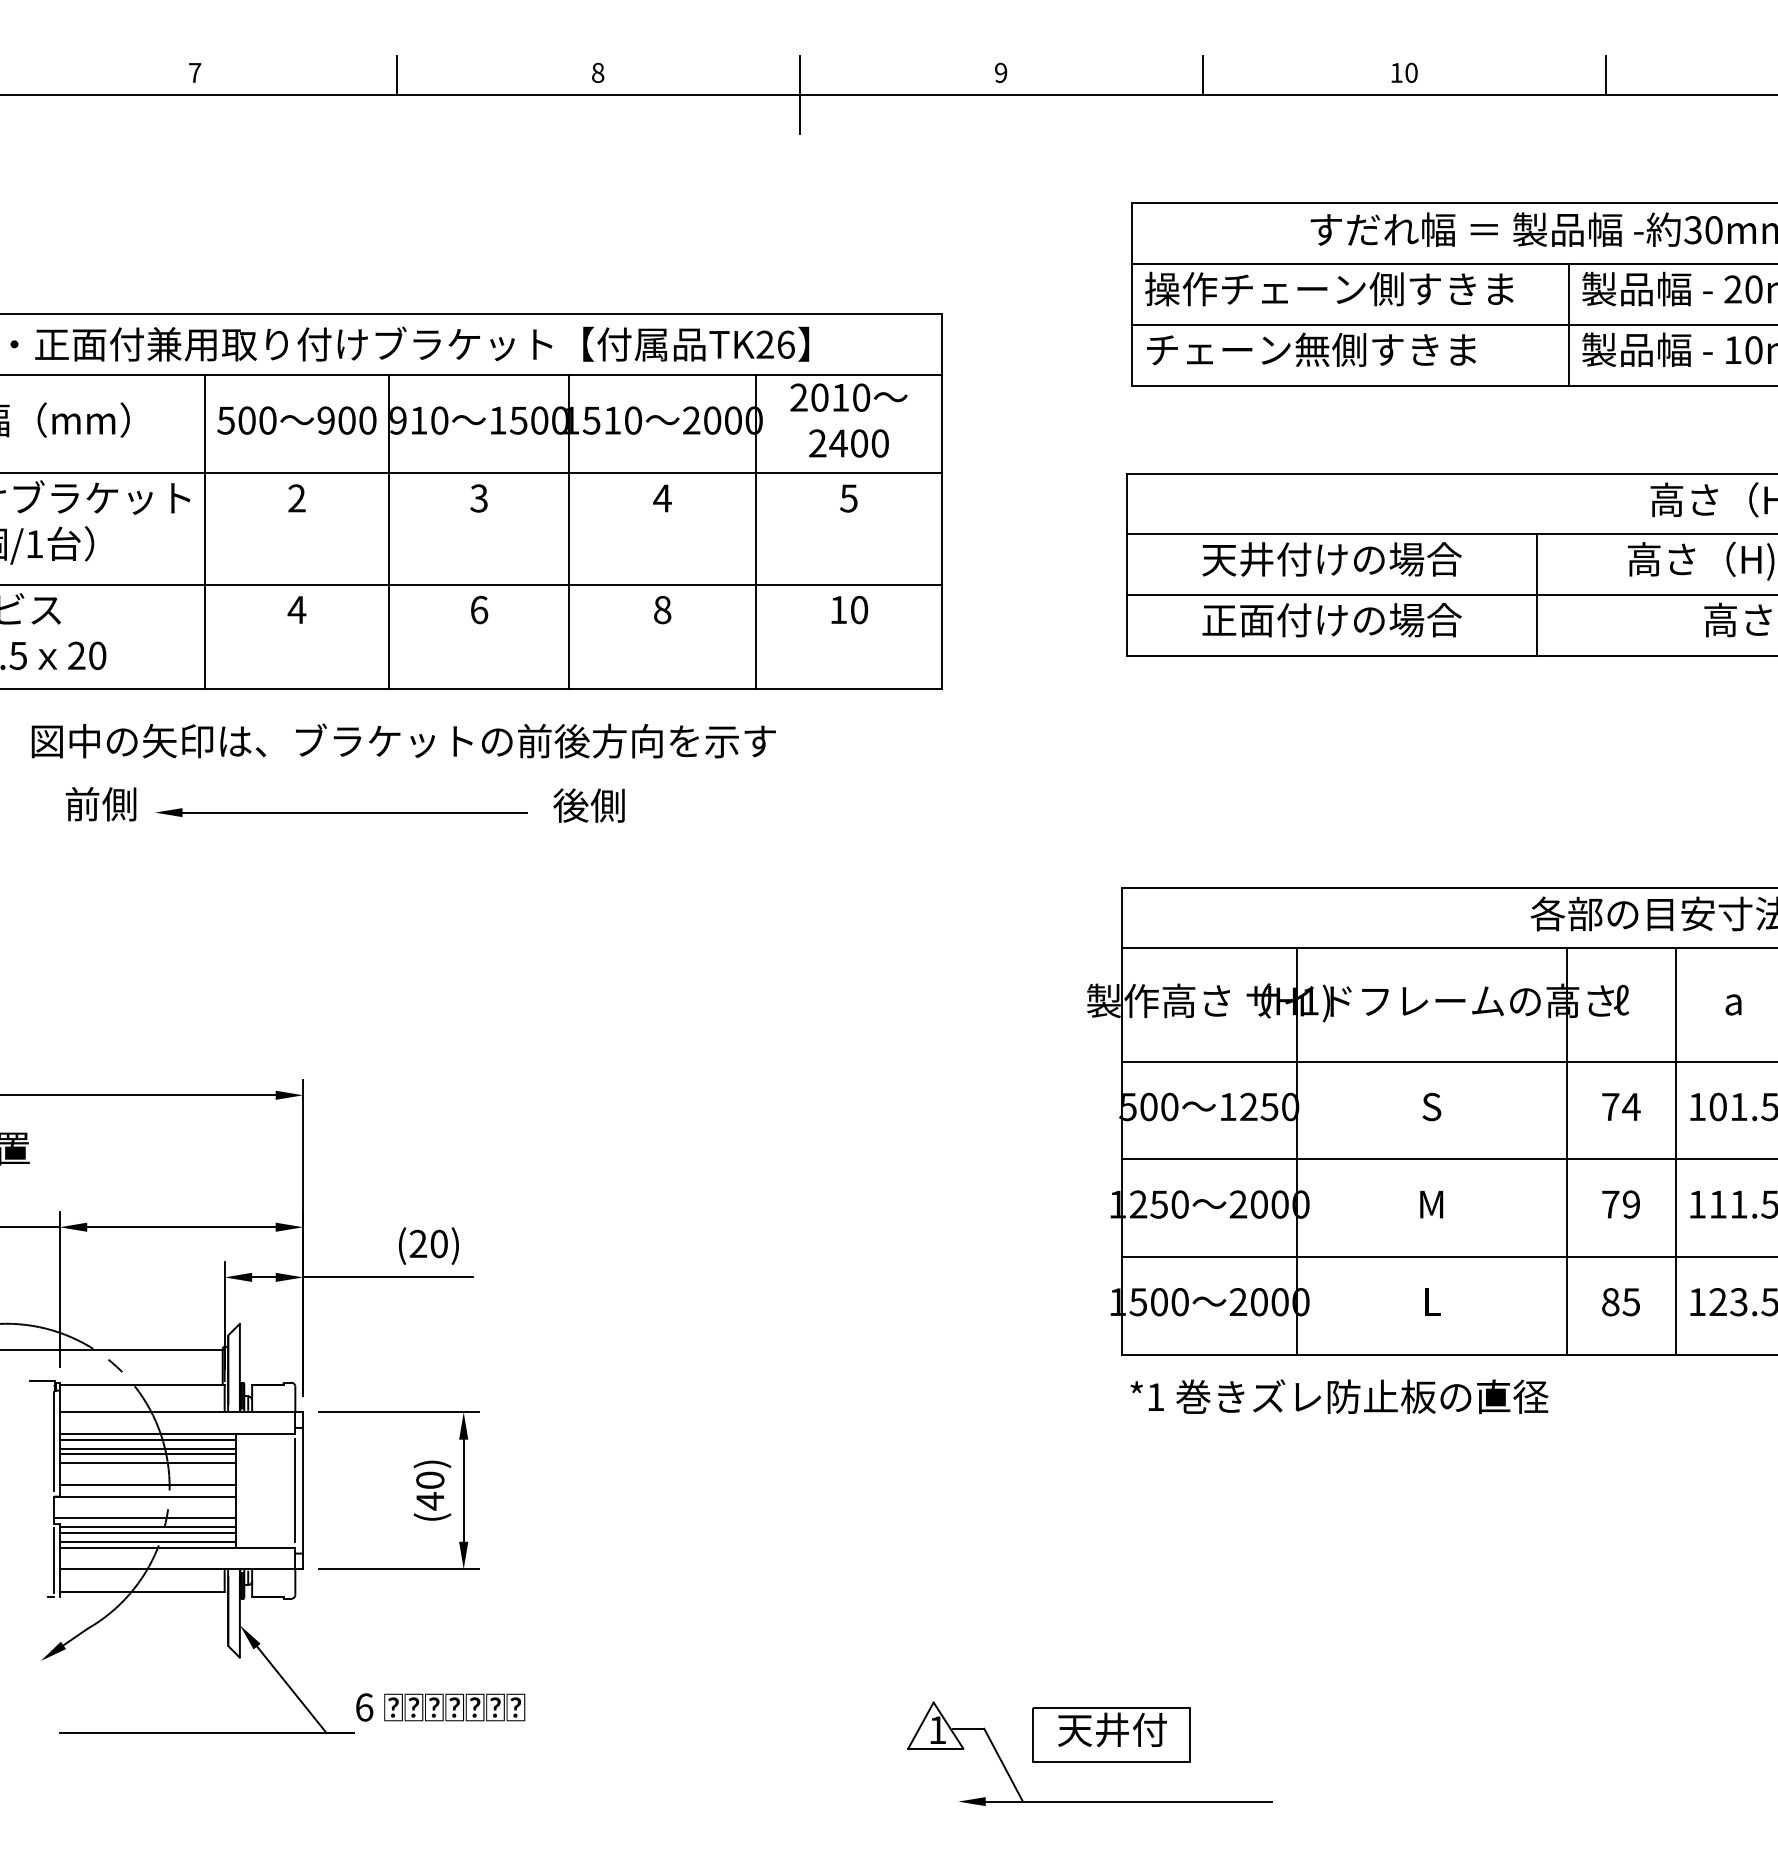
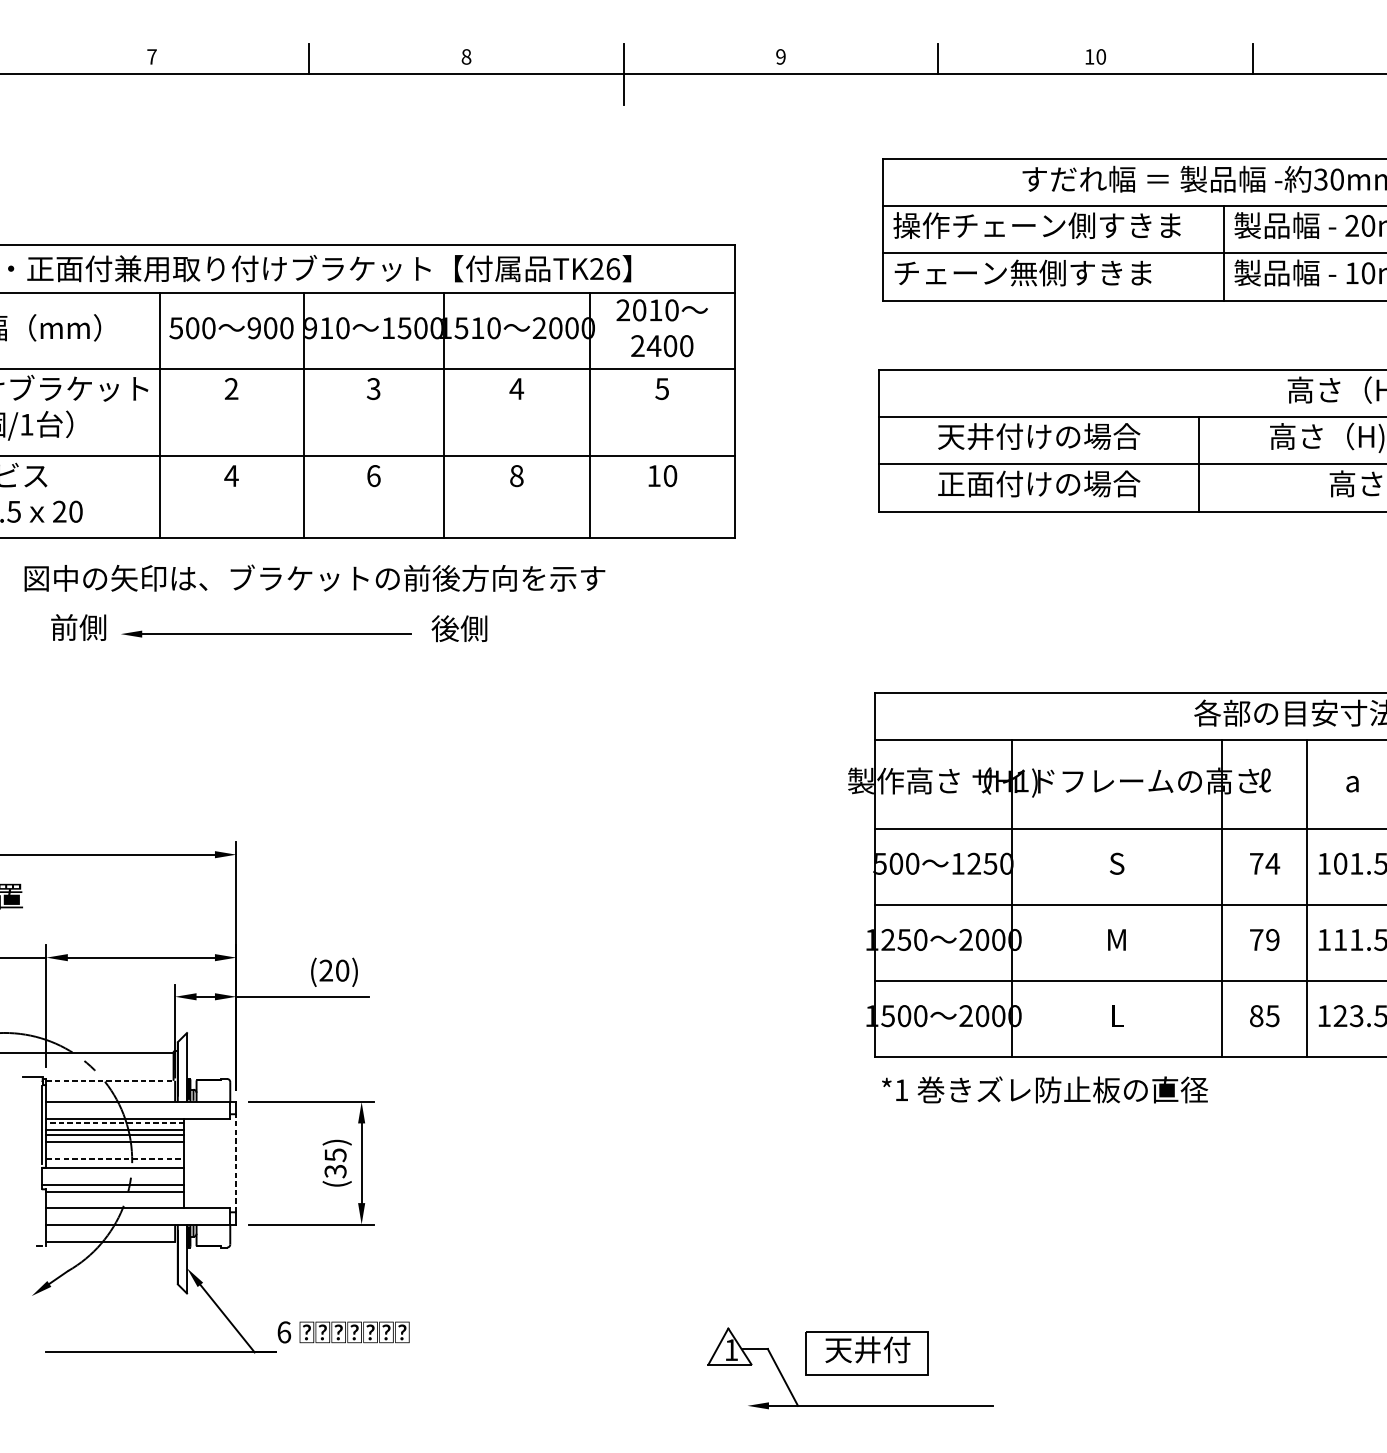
line: (142, 1385) -> (111, 1081), solid -> dashed
line: (147, 1439) -> (114, 1123), solid -> dashed
line: (148, 1484) -> (115, 1158), solid -> dashed
line: (295, 1490) -> (230, 1163), removed
line: (303, 1490) -> (236, 1163), solid -> dashed
text: (430, 1490) -> (335, 1163), (40) -> (35)
line: (147, 1532) -> (114, 1195), removed
line: (147, 1541) -> (114, 1202), removed
line: (53, 1560) -> (41, 1217), removed

